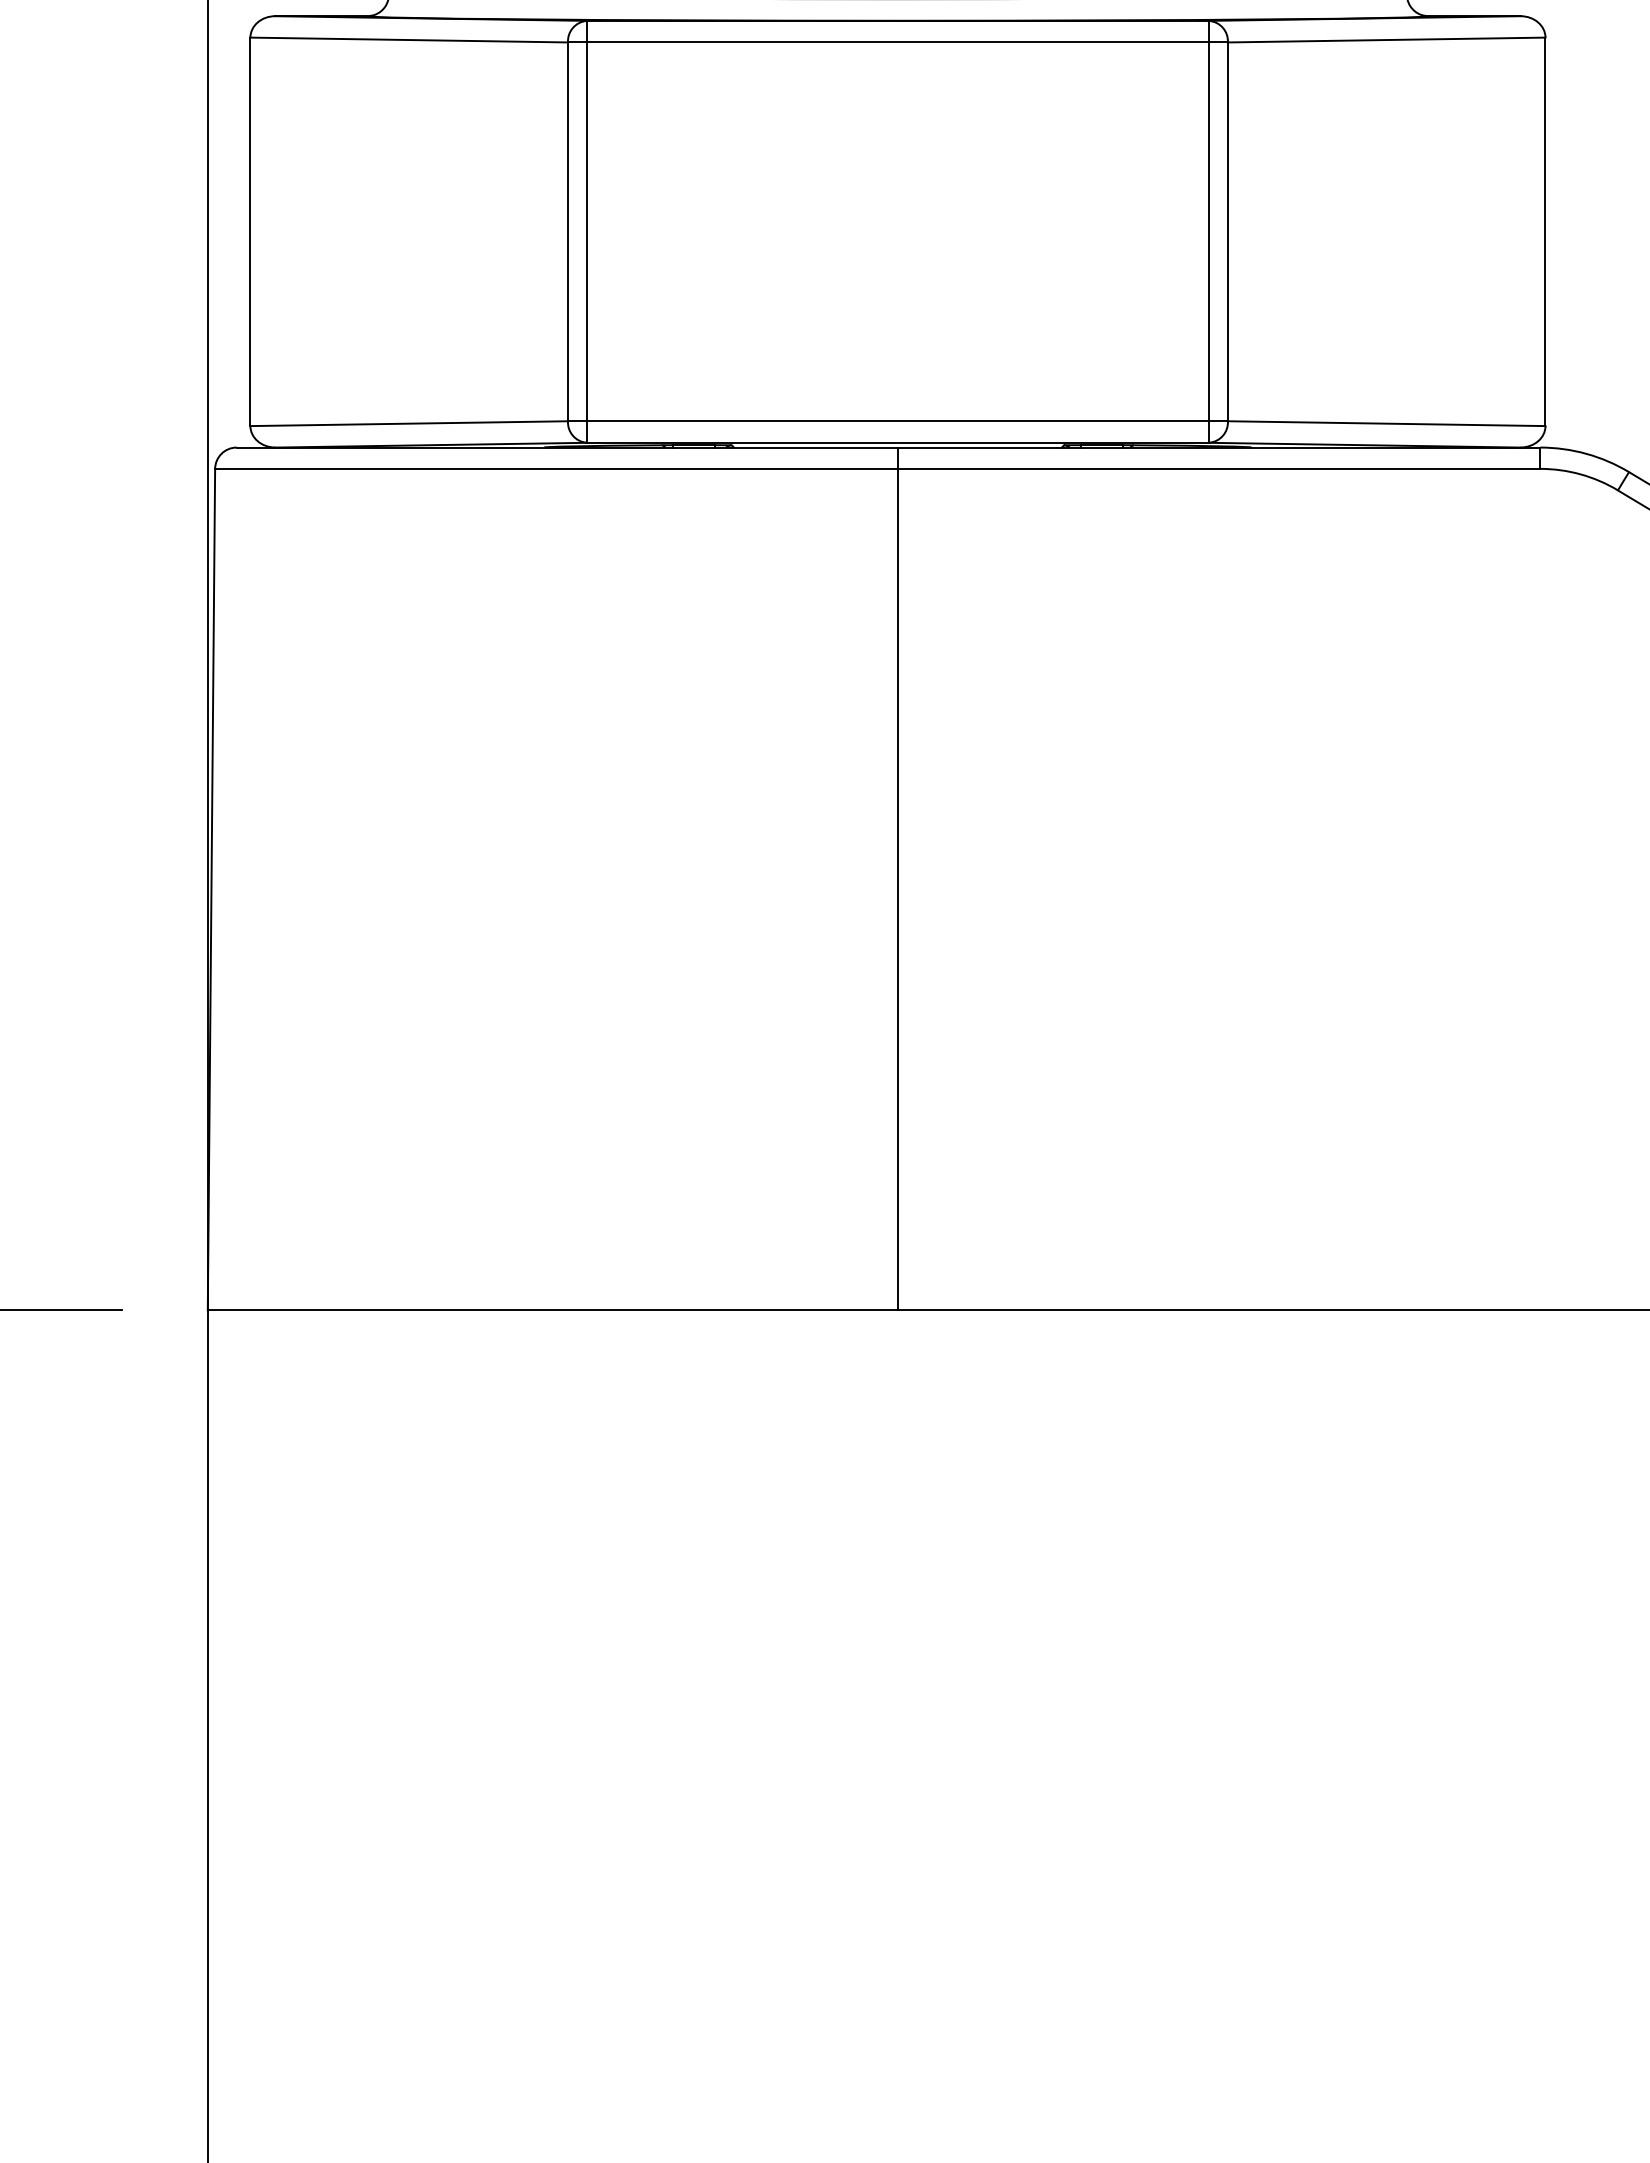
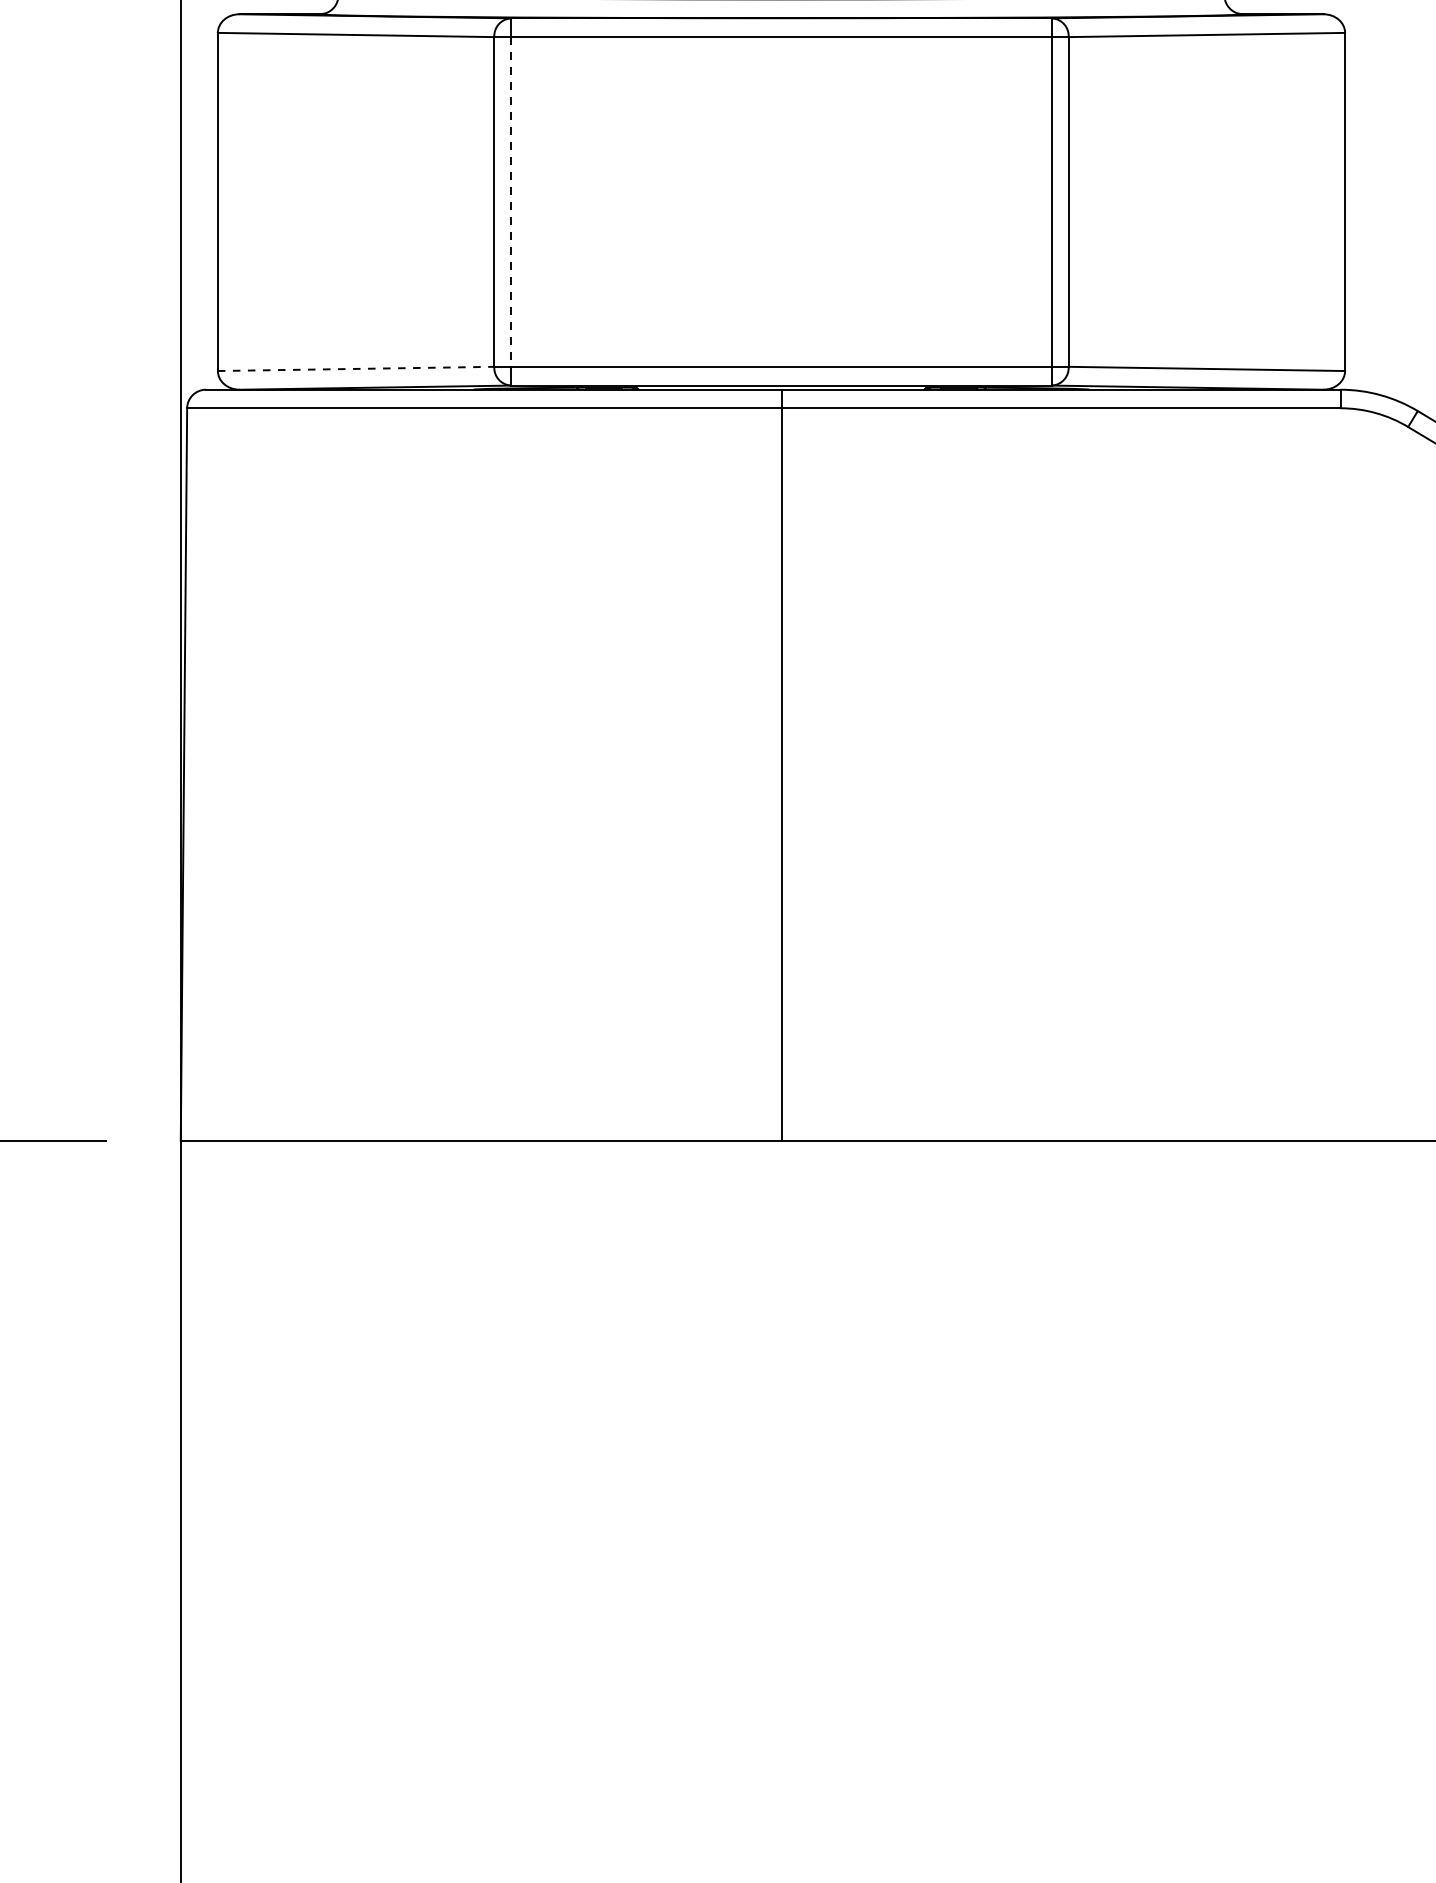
line: (586, 231) -> (510, 201), solid -> dashed
line: (409, 423) -> (356, 368), solid -> dashed

